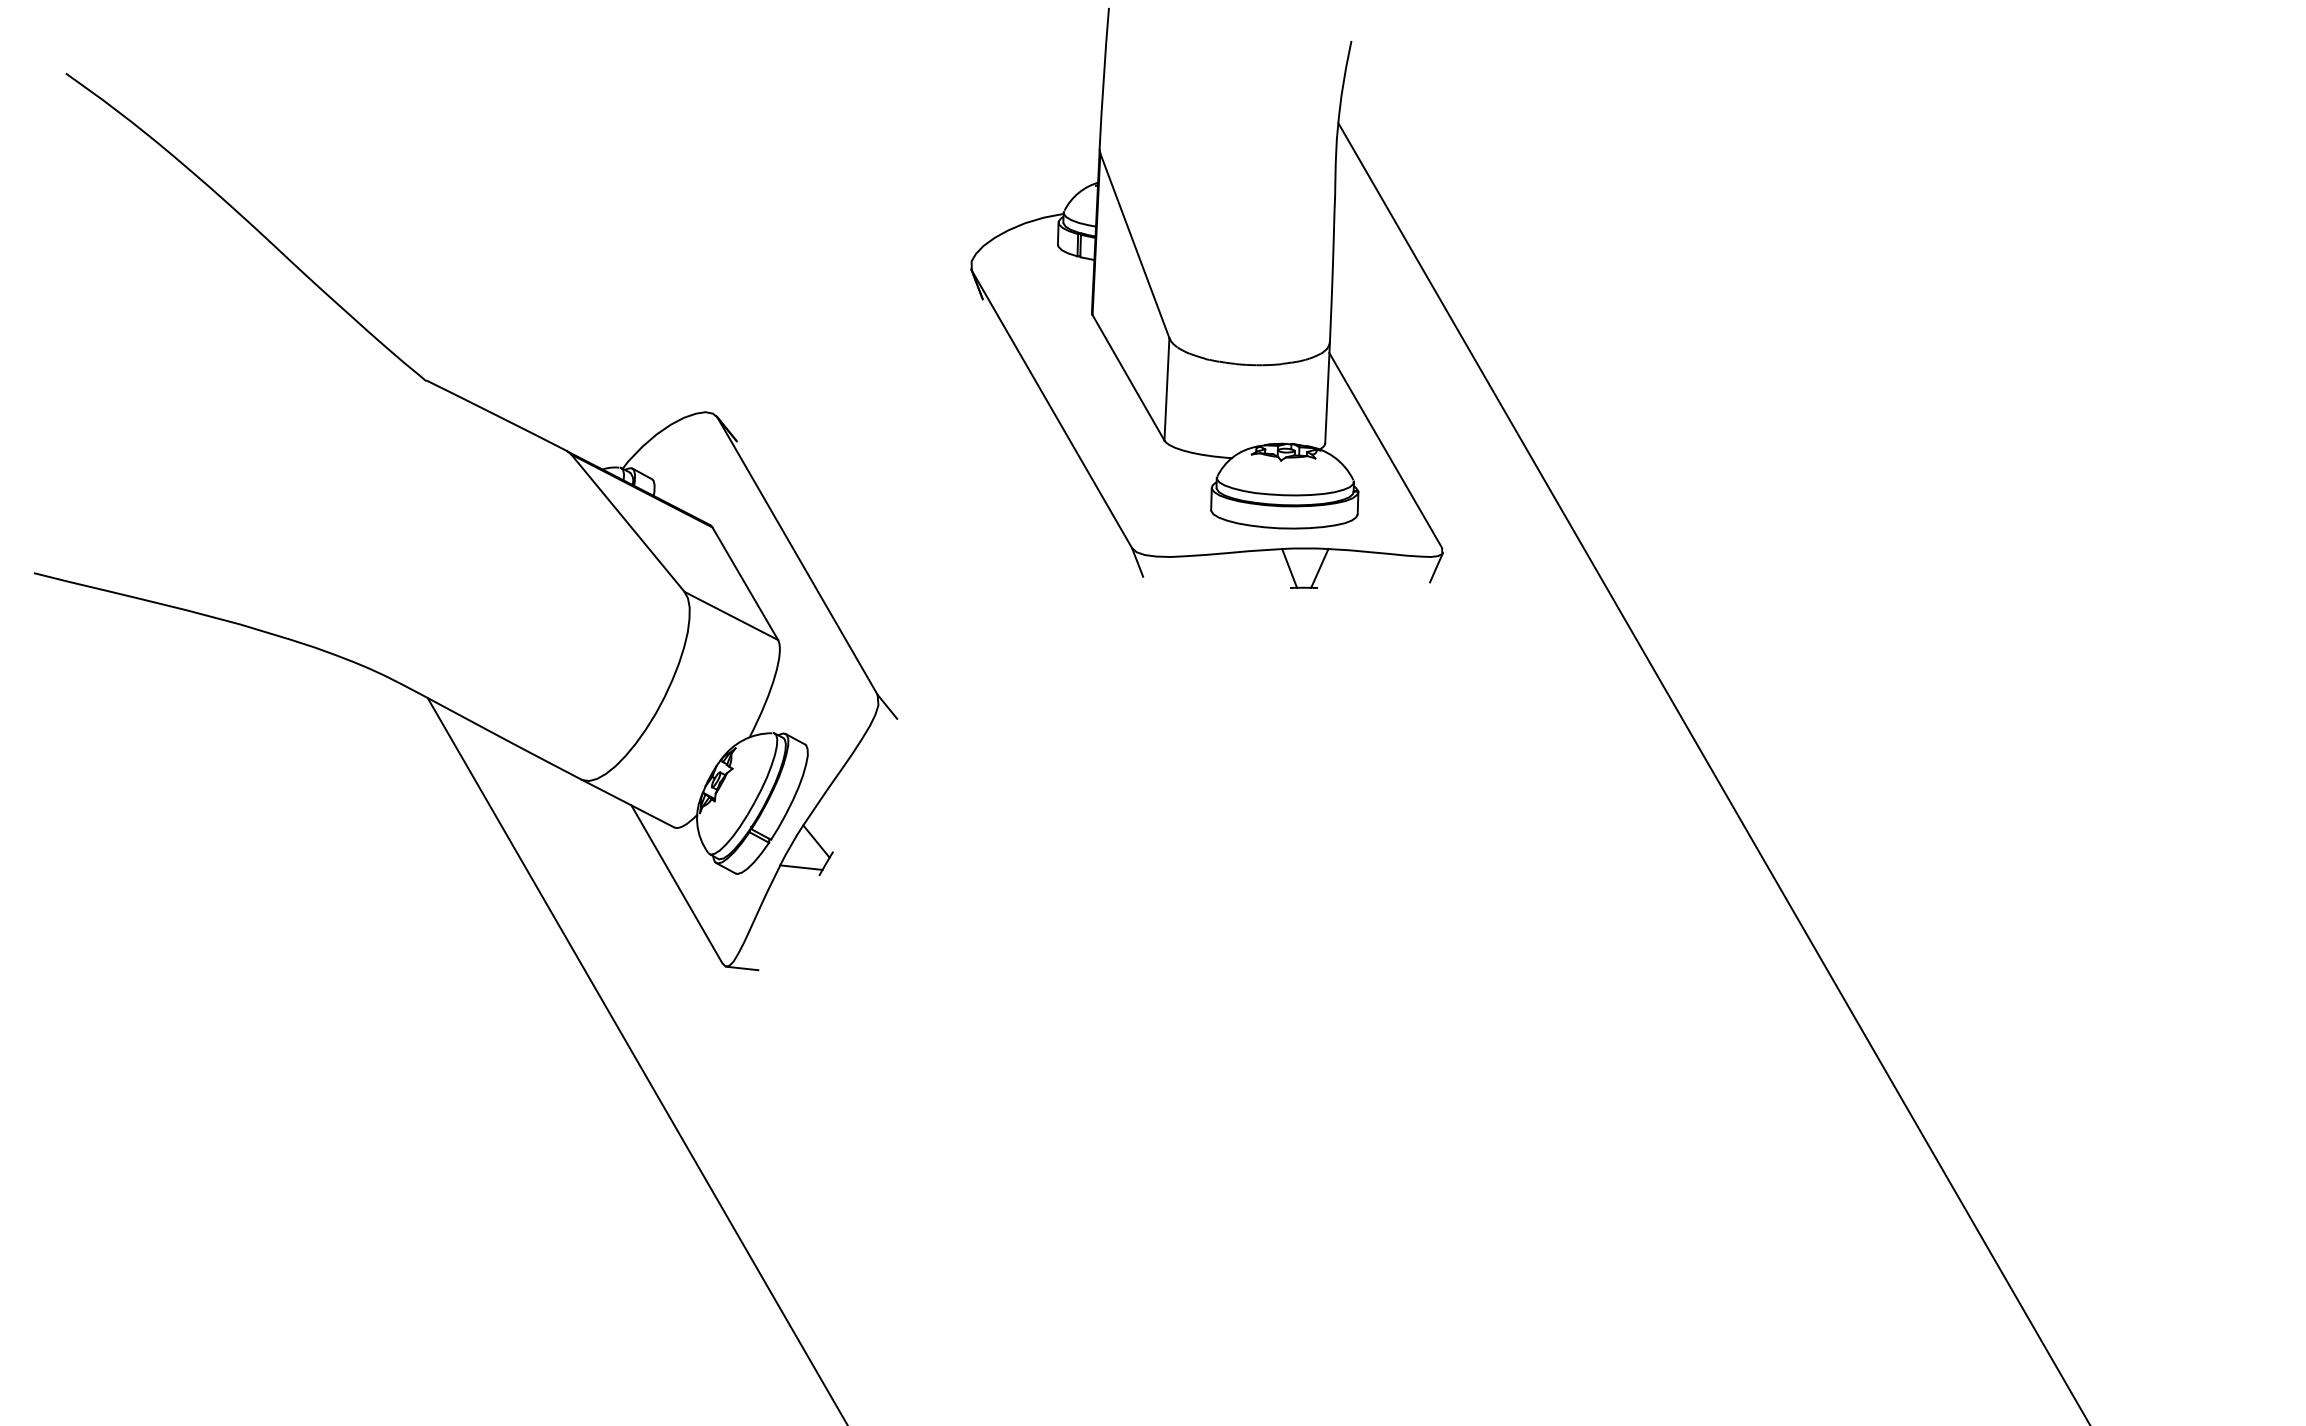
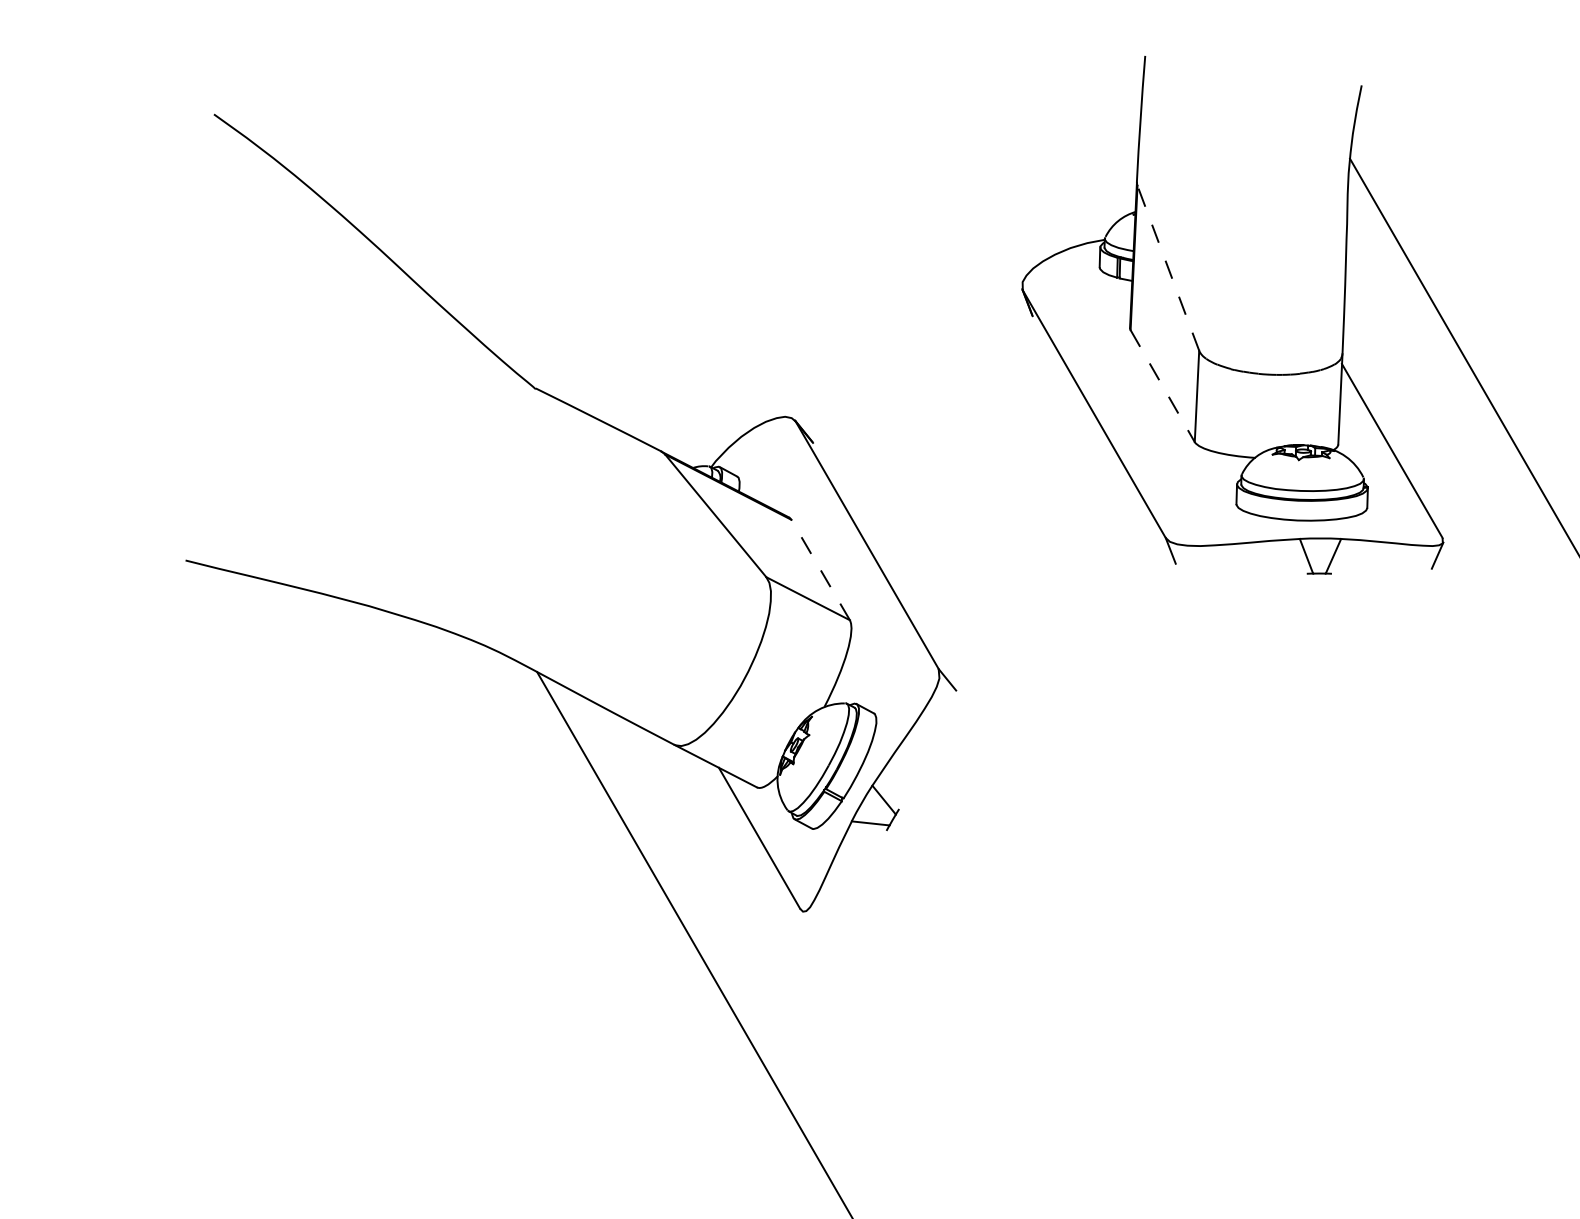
line: (1134, 245) -> (1168, 268), solid -> dashed
line: (1128, 378) -> (1162, 386), solid -> dashed
line: (745, 583) -> (820, 569), solid -> dashed
line: (742, 968) -> (818, 913), removed

